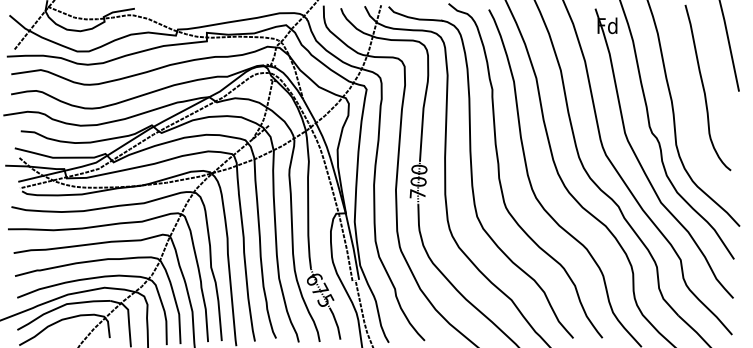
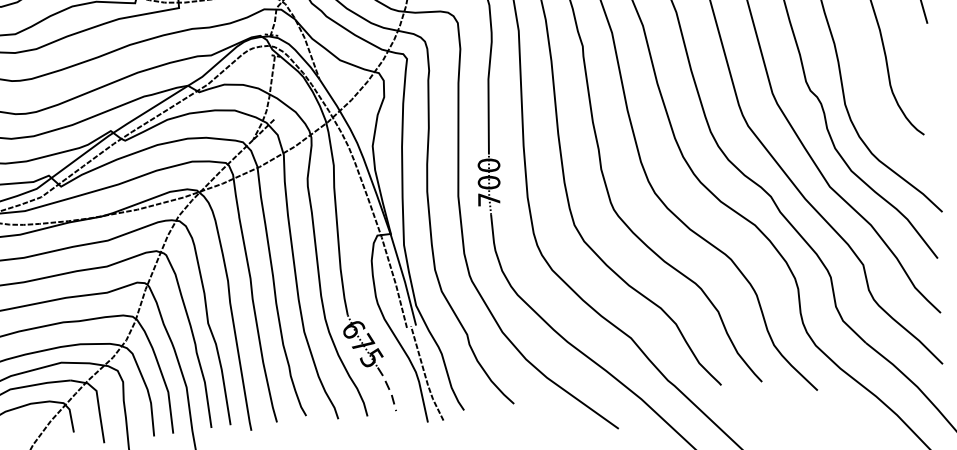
line: (336, 323) -> (388, 388), solid -> dashed

